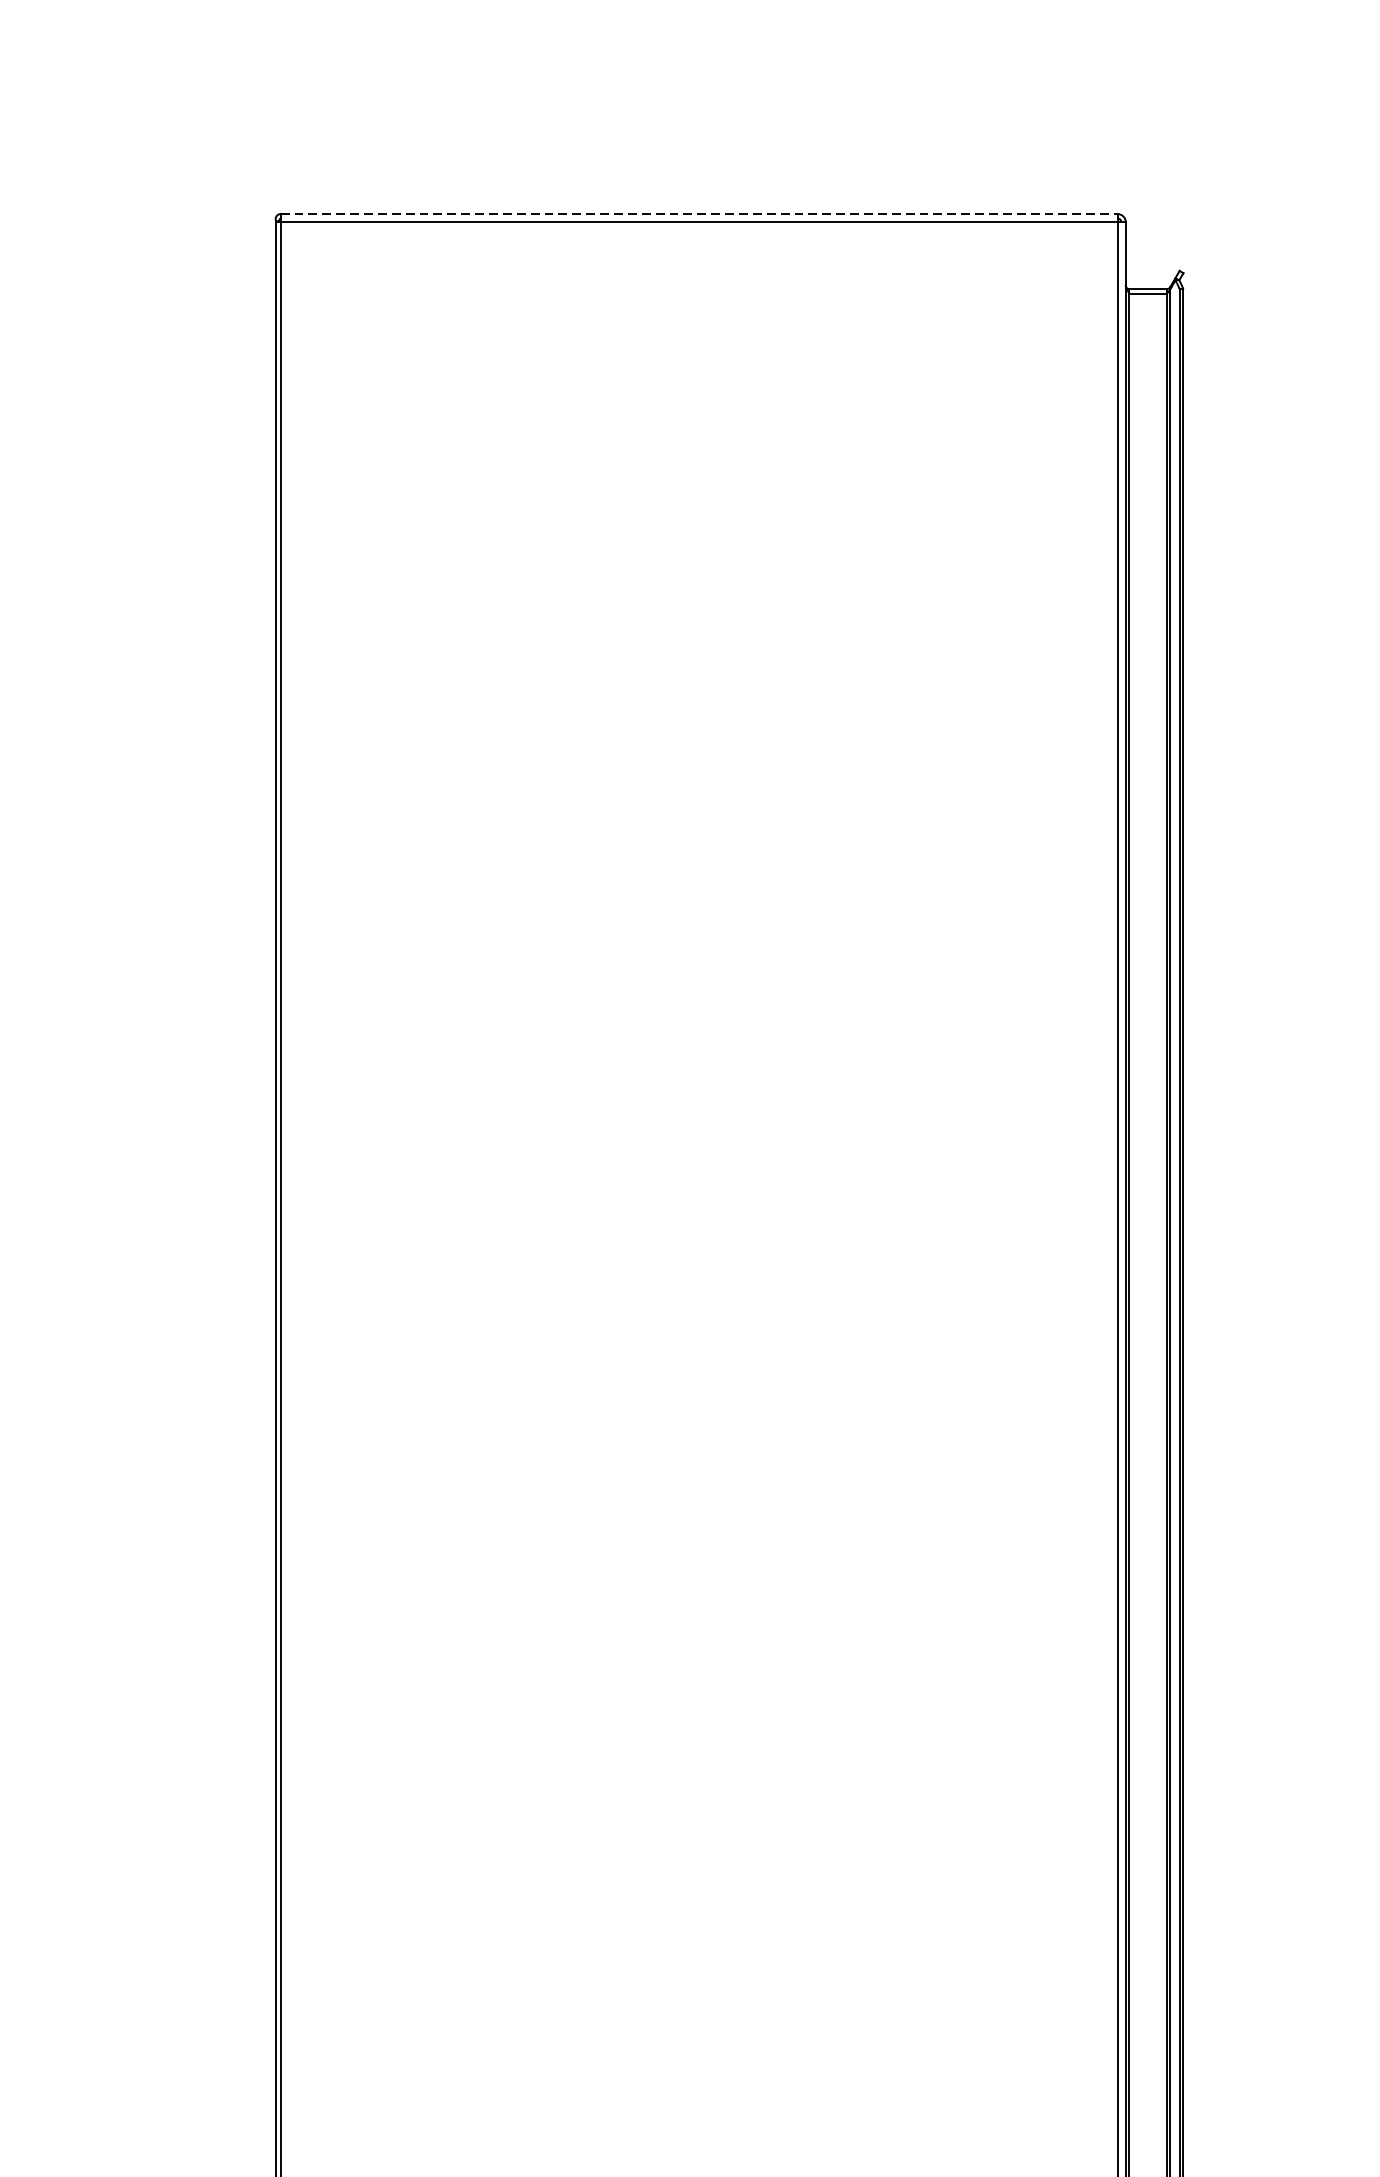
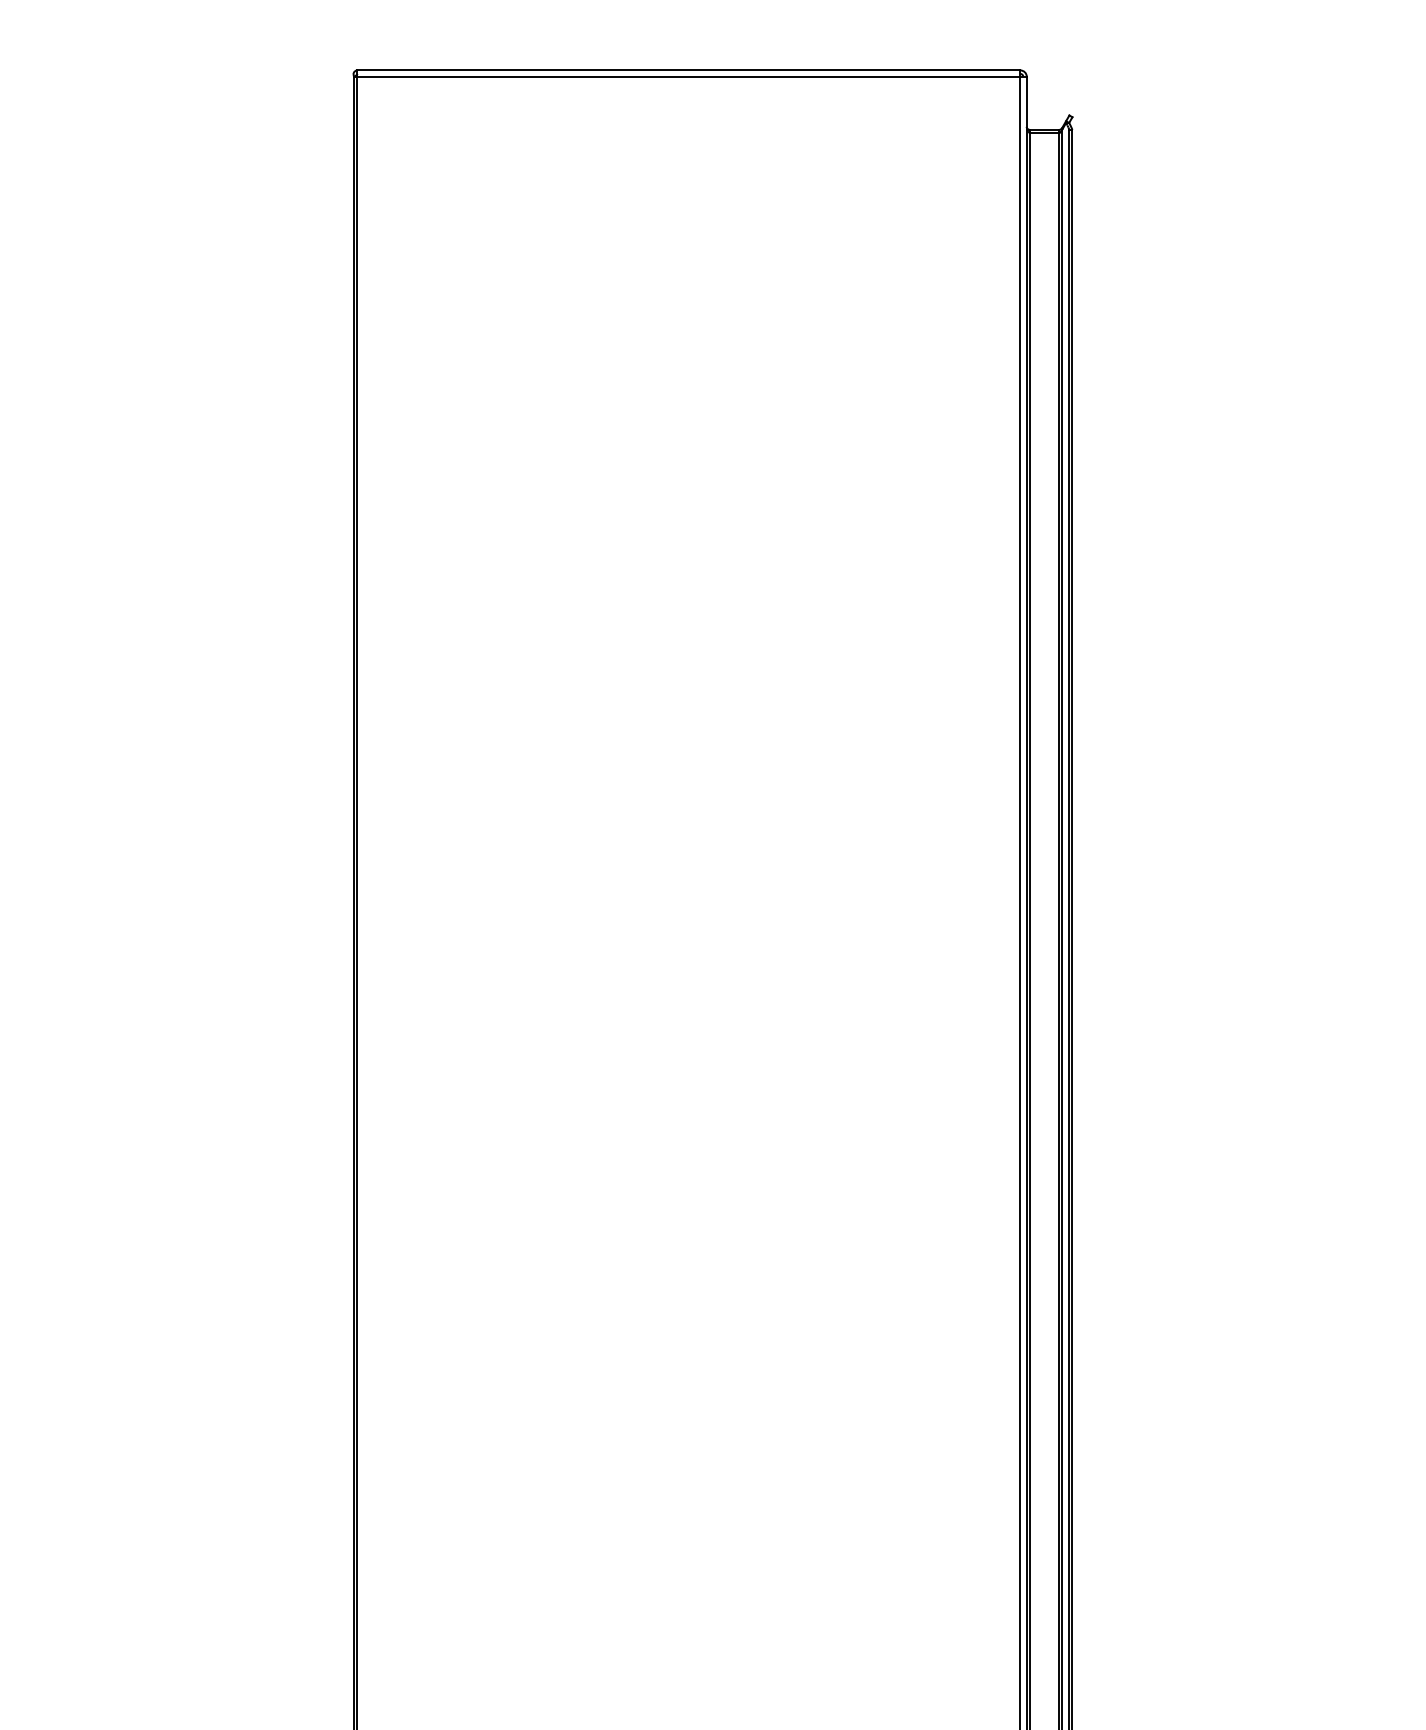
line: (699, 214) -> (689, 70), dashed -> solid

